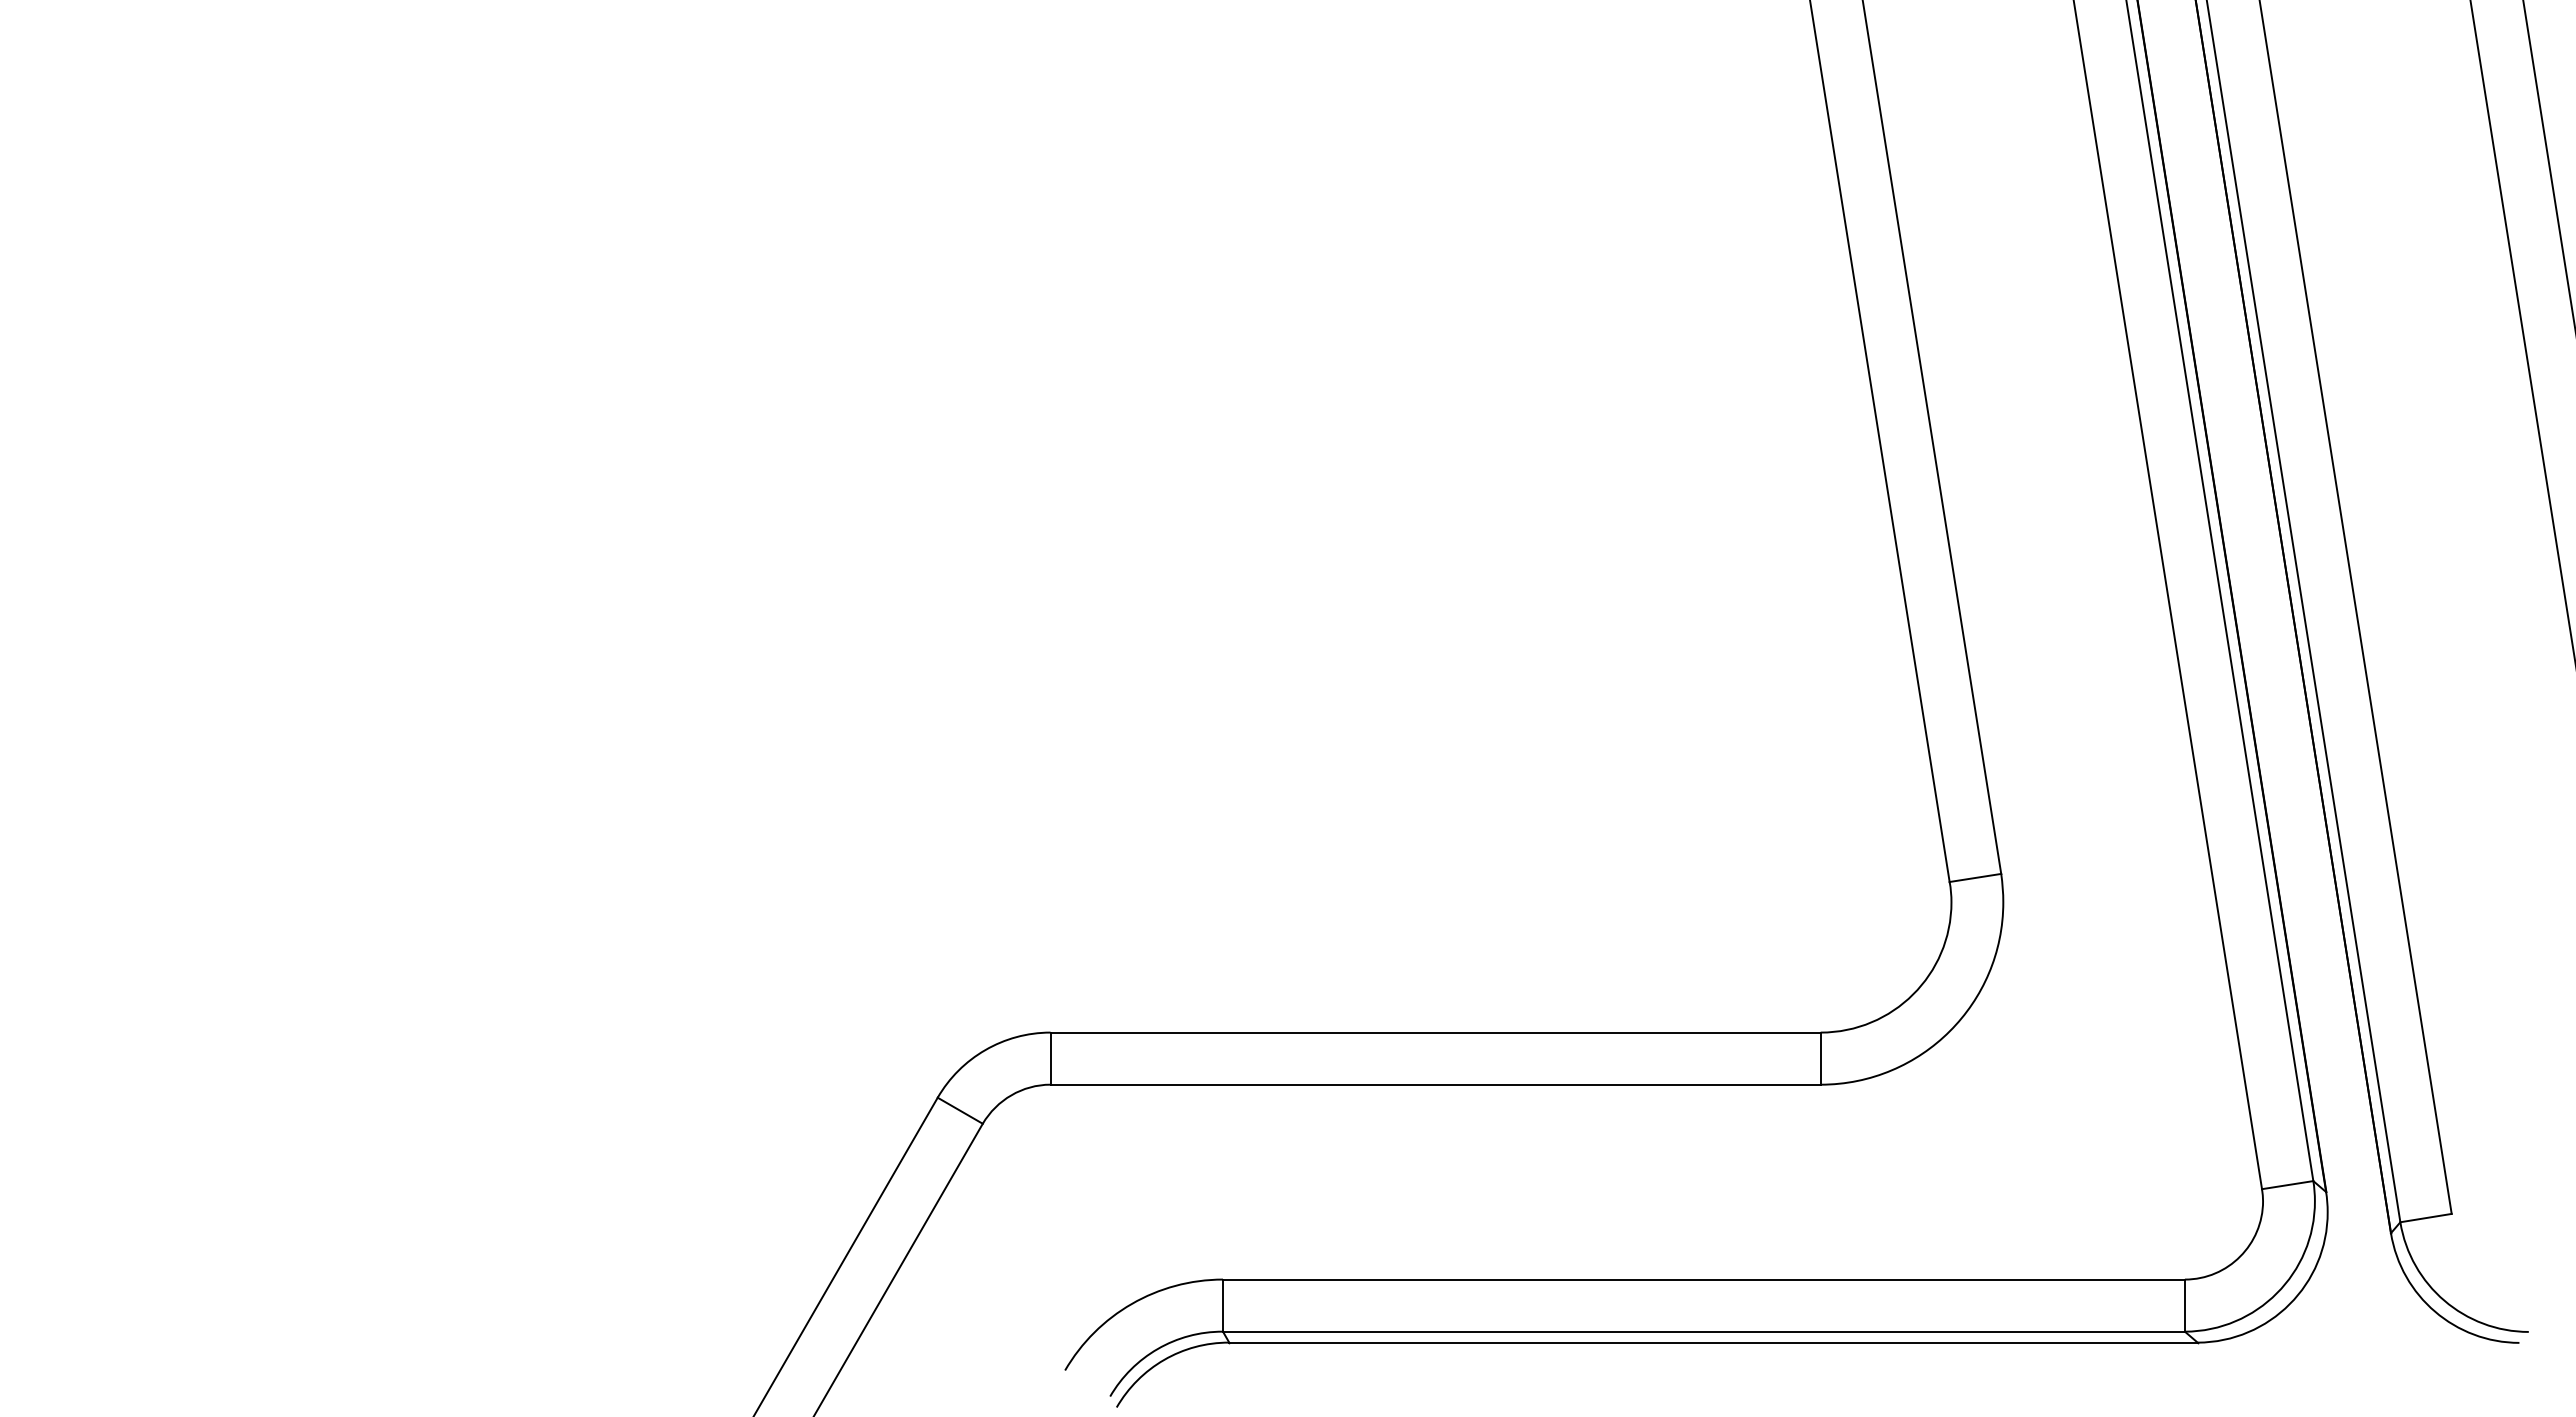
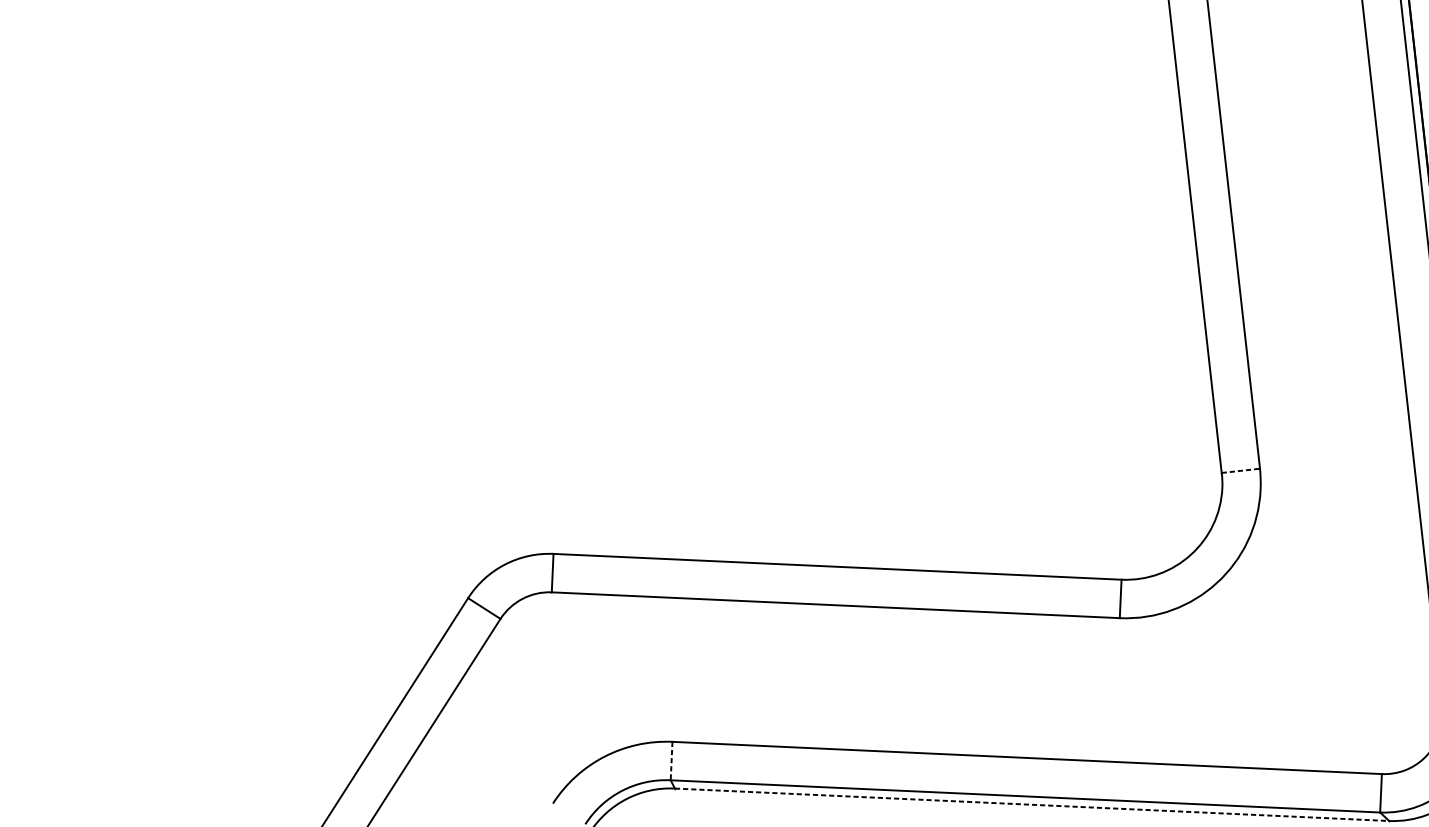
line: (1975, 877) -> (1240, 470), solid -> dashed
line: (1223, 1306) -> (671, 761), solid -> dashed
line: (1713, 1342) -> (1032, 804), solid -> dashed

